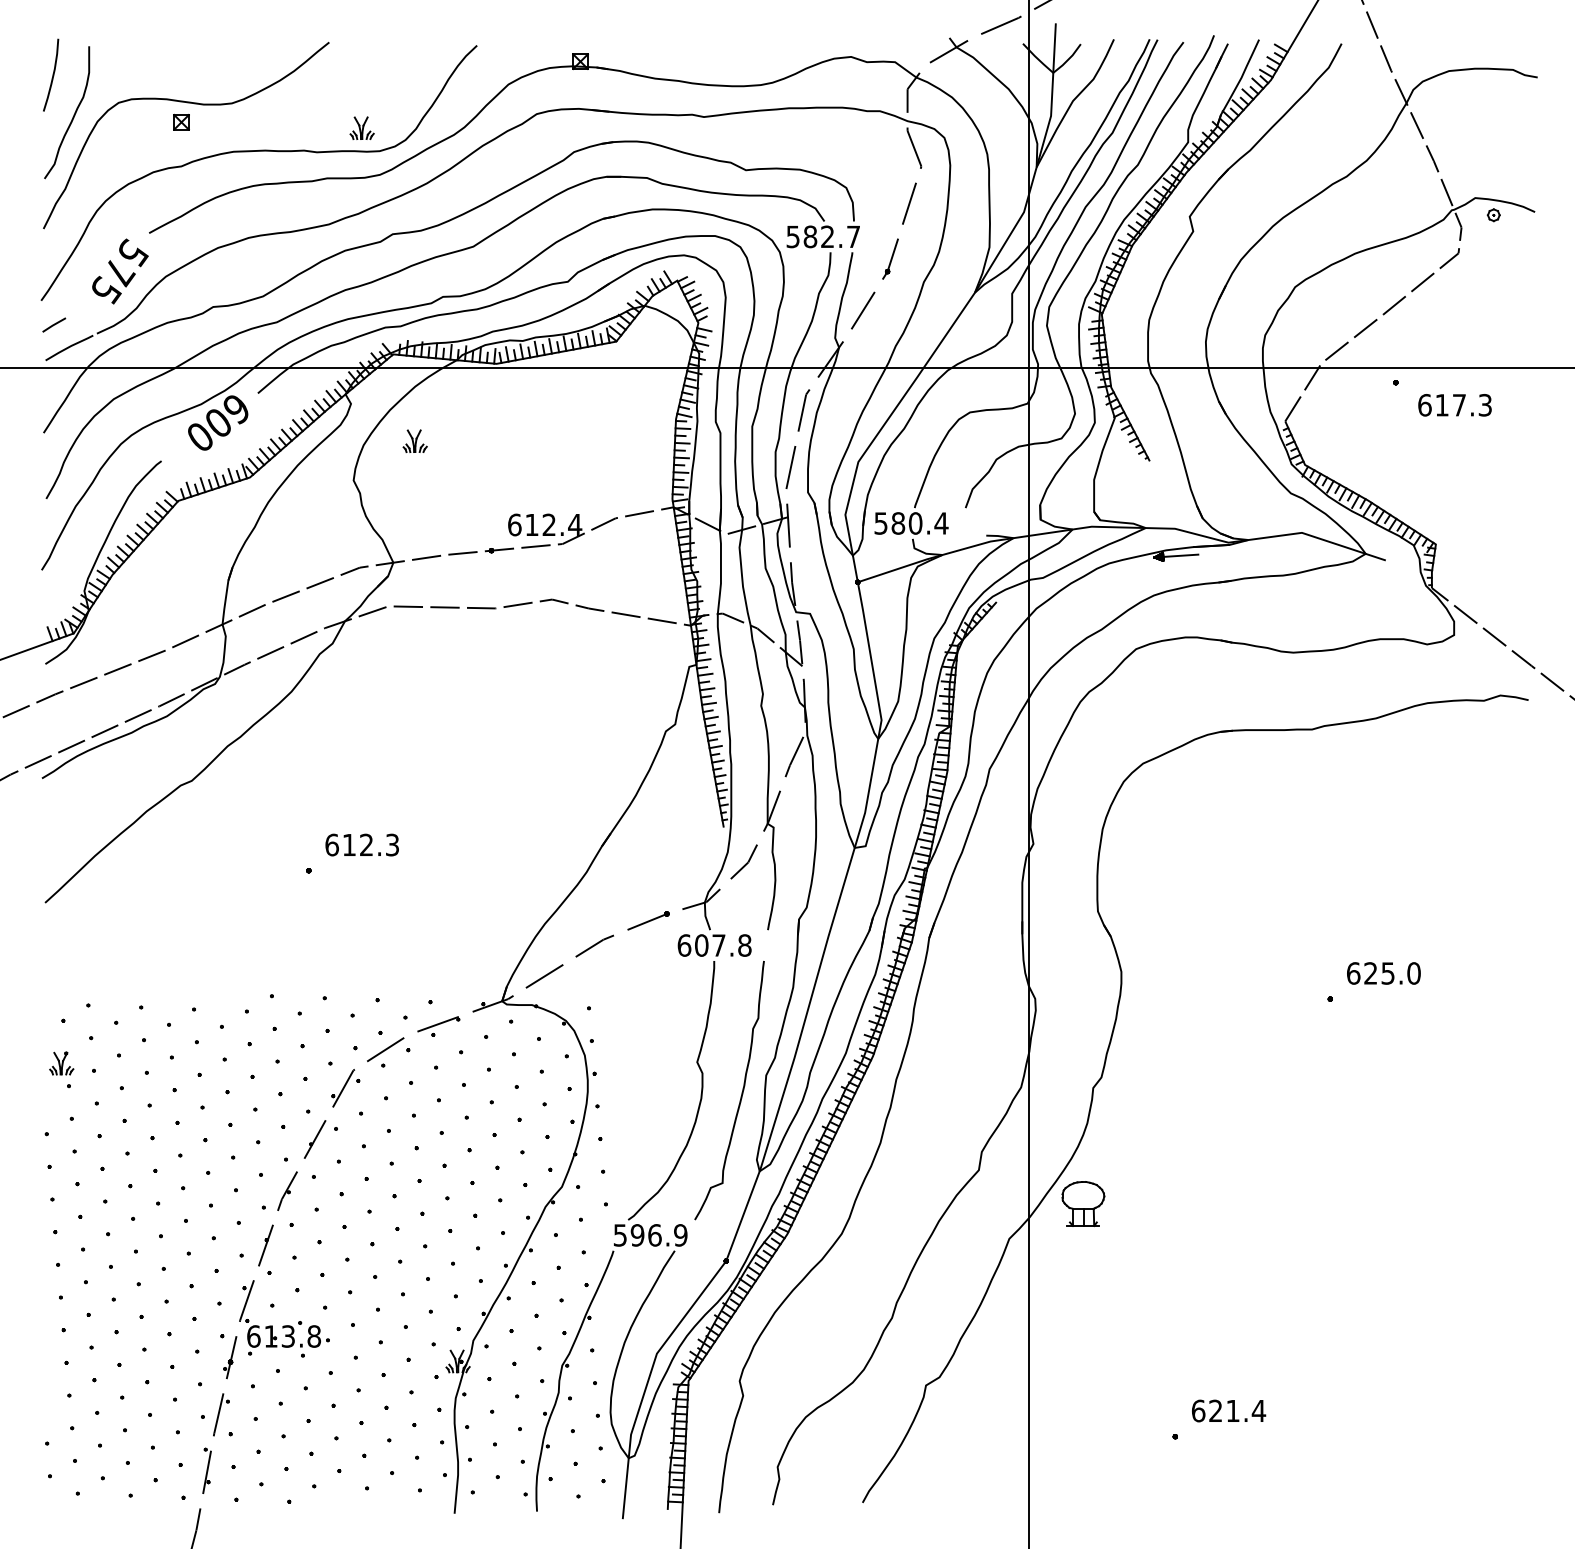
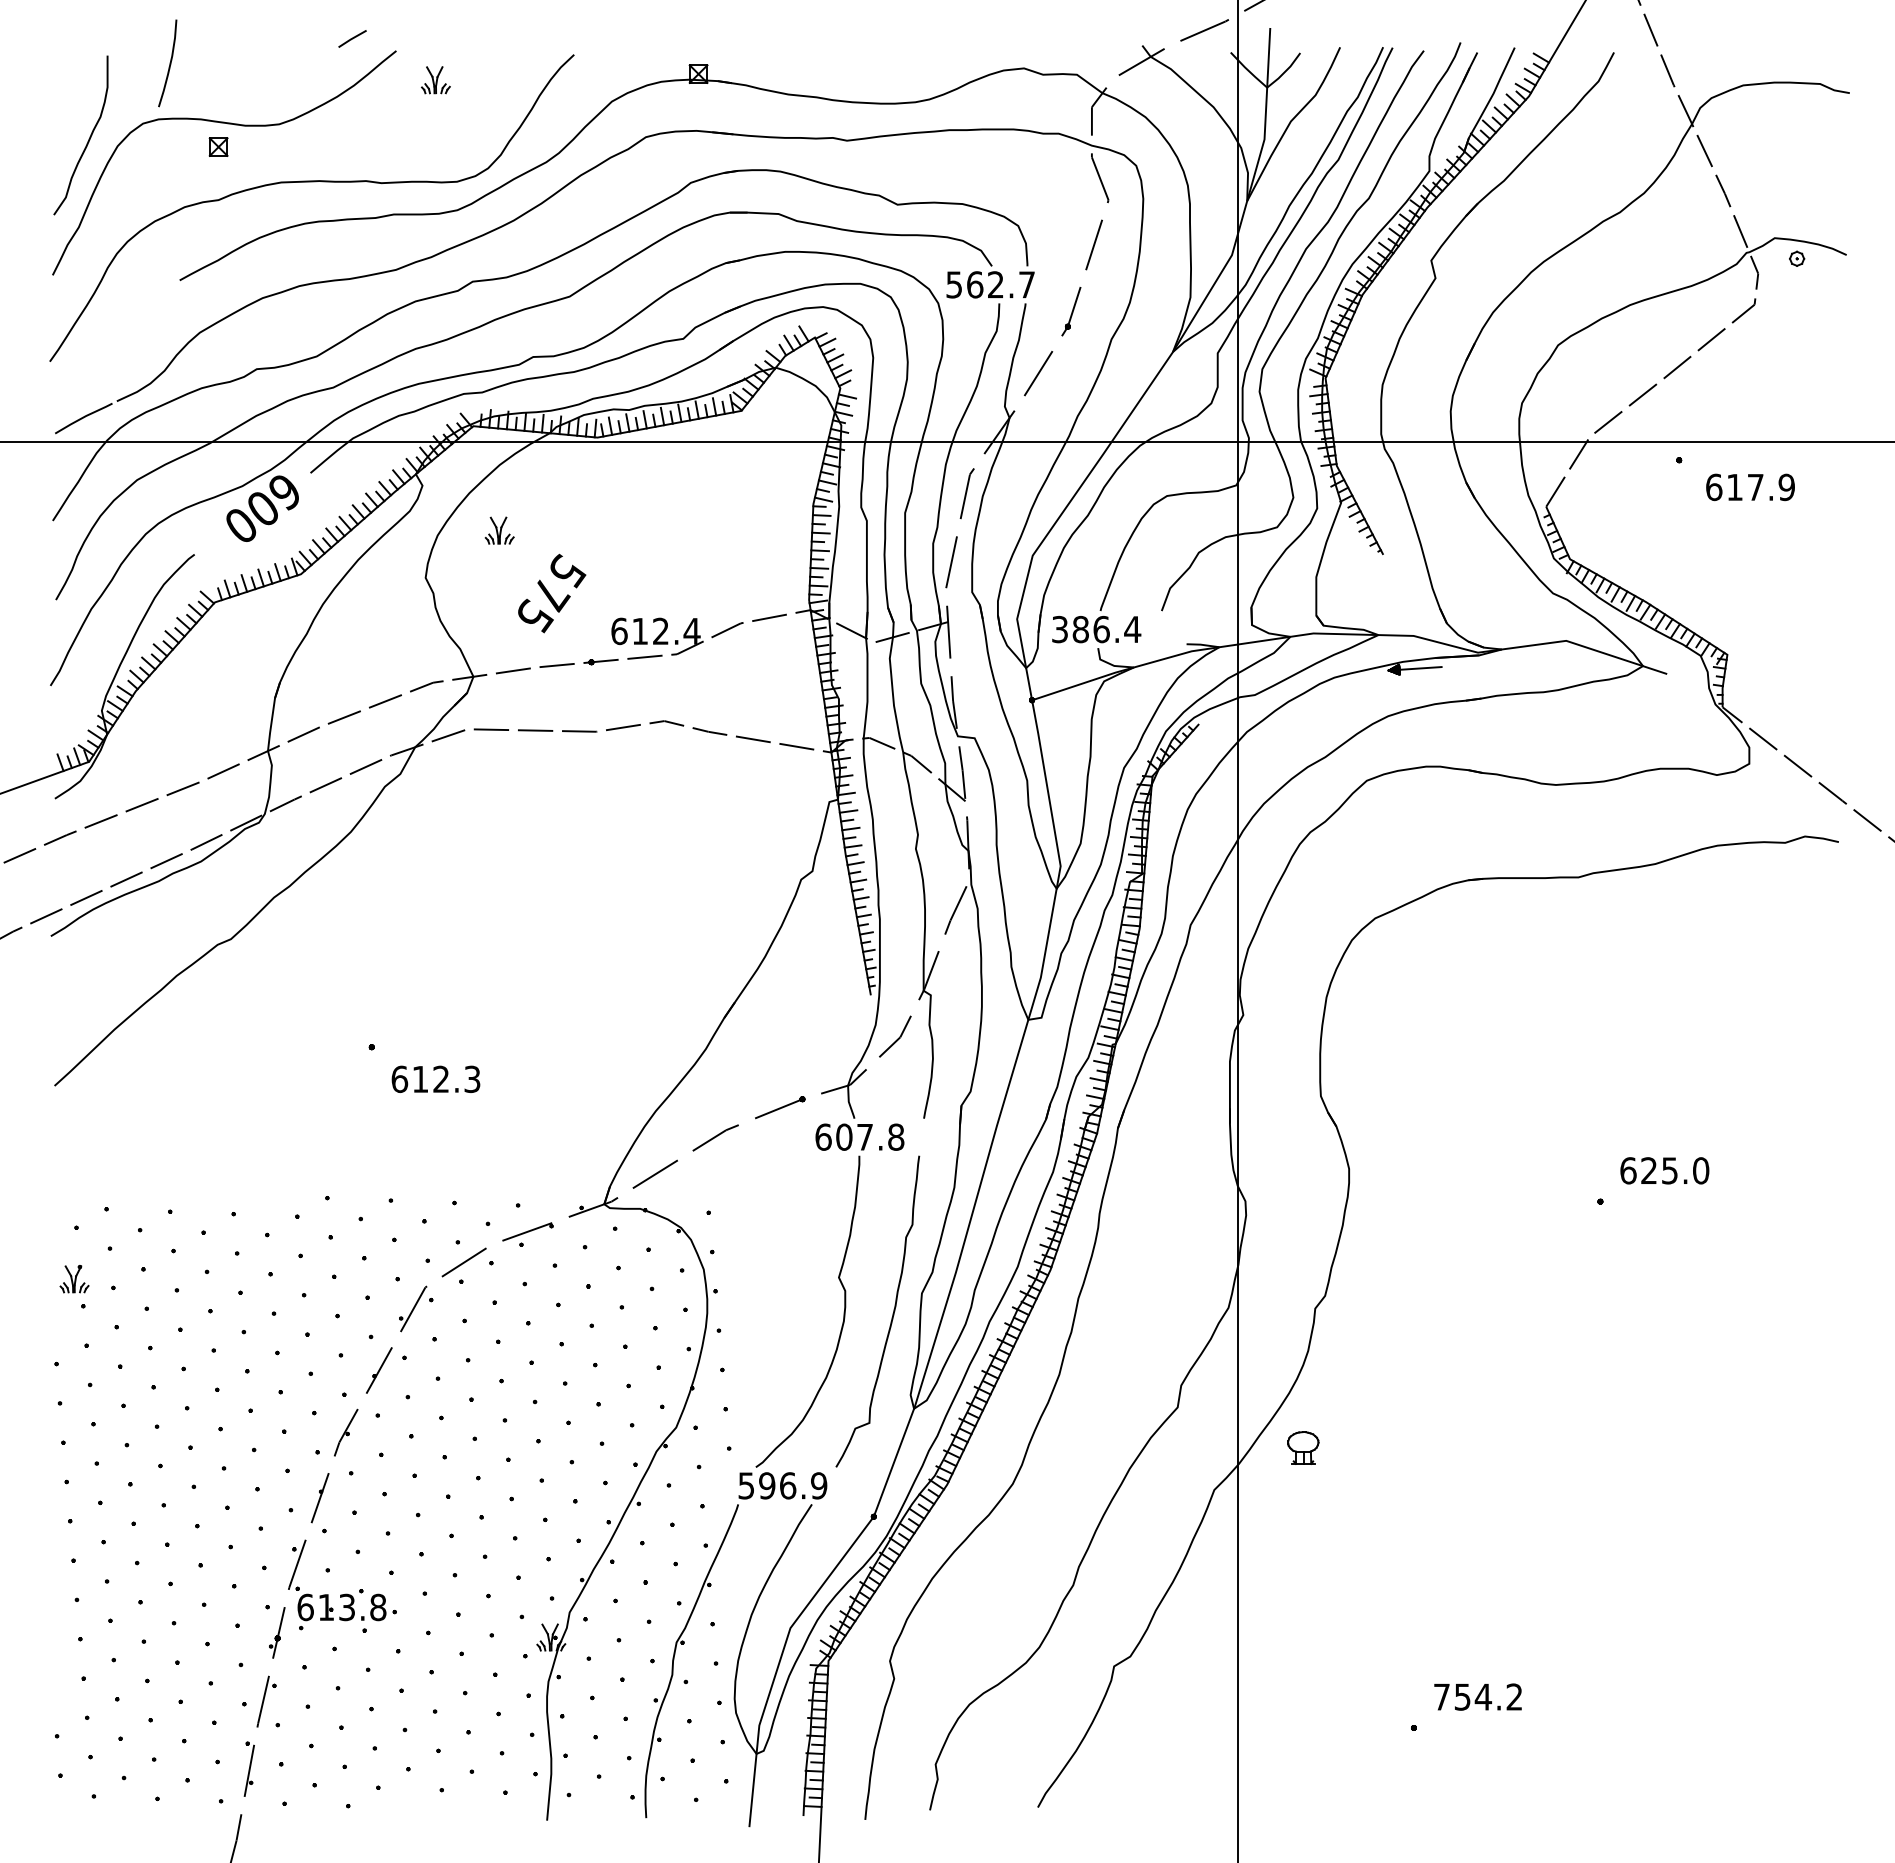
curve: (52, 75) -> (169, 63), moved
part: (361, 128) -> (435, 80), moved
text: (810, 236) -> (975, 284), 582.7 -> 562.7
text: (120, 271) -> (552, 593), moved
line: (54, 324) -> (352, 38), moved
text: (1485, 404) -> (1786, 486), 617.3 -> 617.9
text: (898, 523) -> (1080, 629), 580.4 -> 386.4
text: (361, 844) -> (435, 1078), moved
part: (1083, 1203) -> (1303, 1447), size x0.6
text: (1228, 1410) -> (1478, 1696), 621.4 -> 754.2

